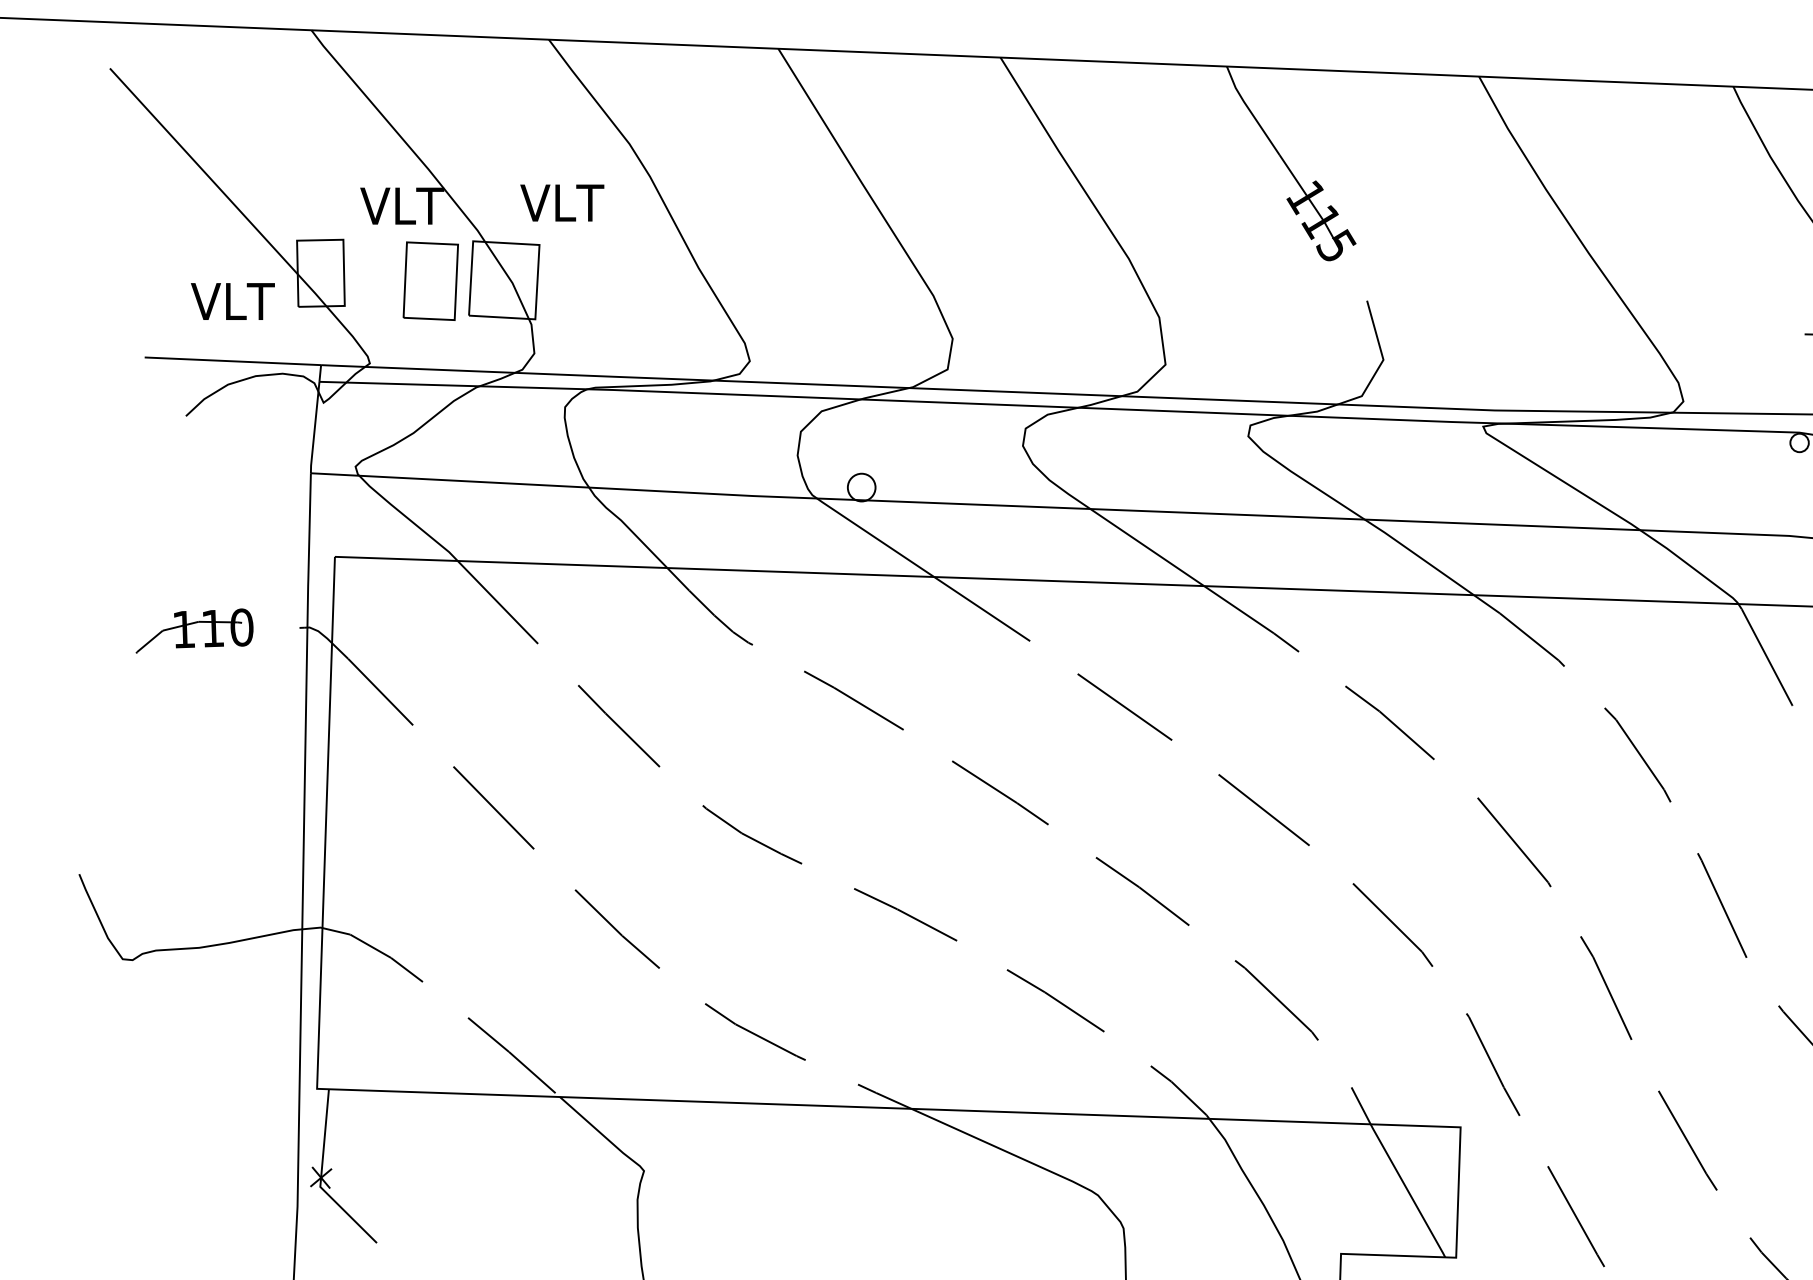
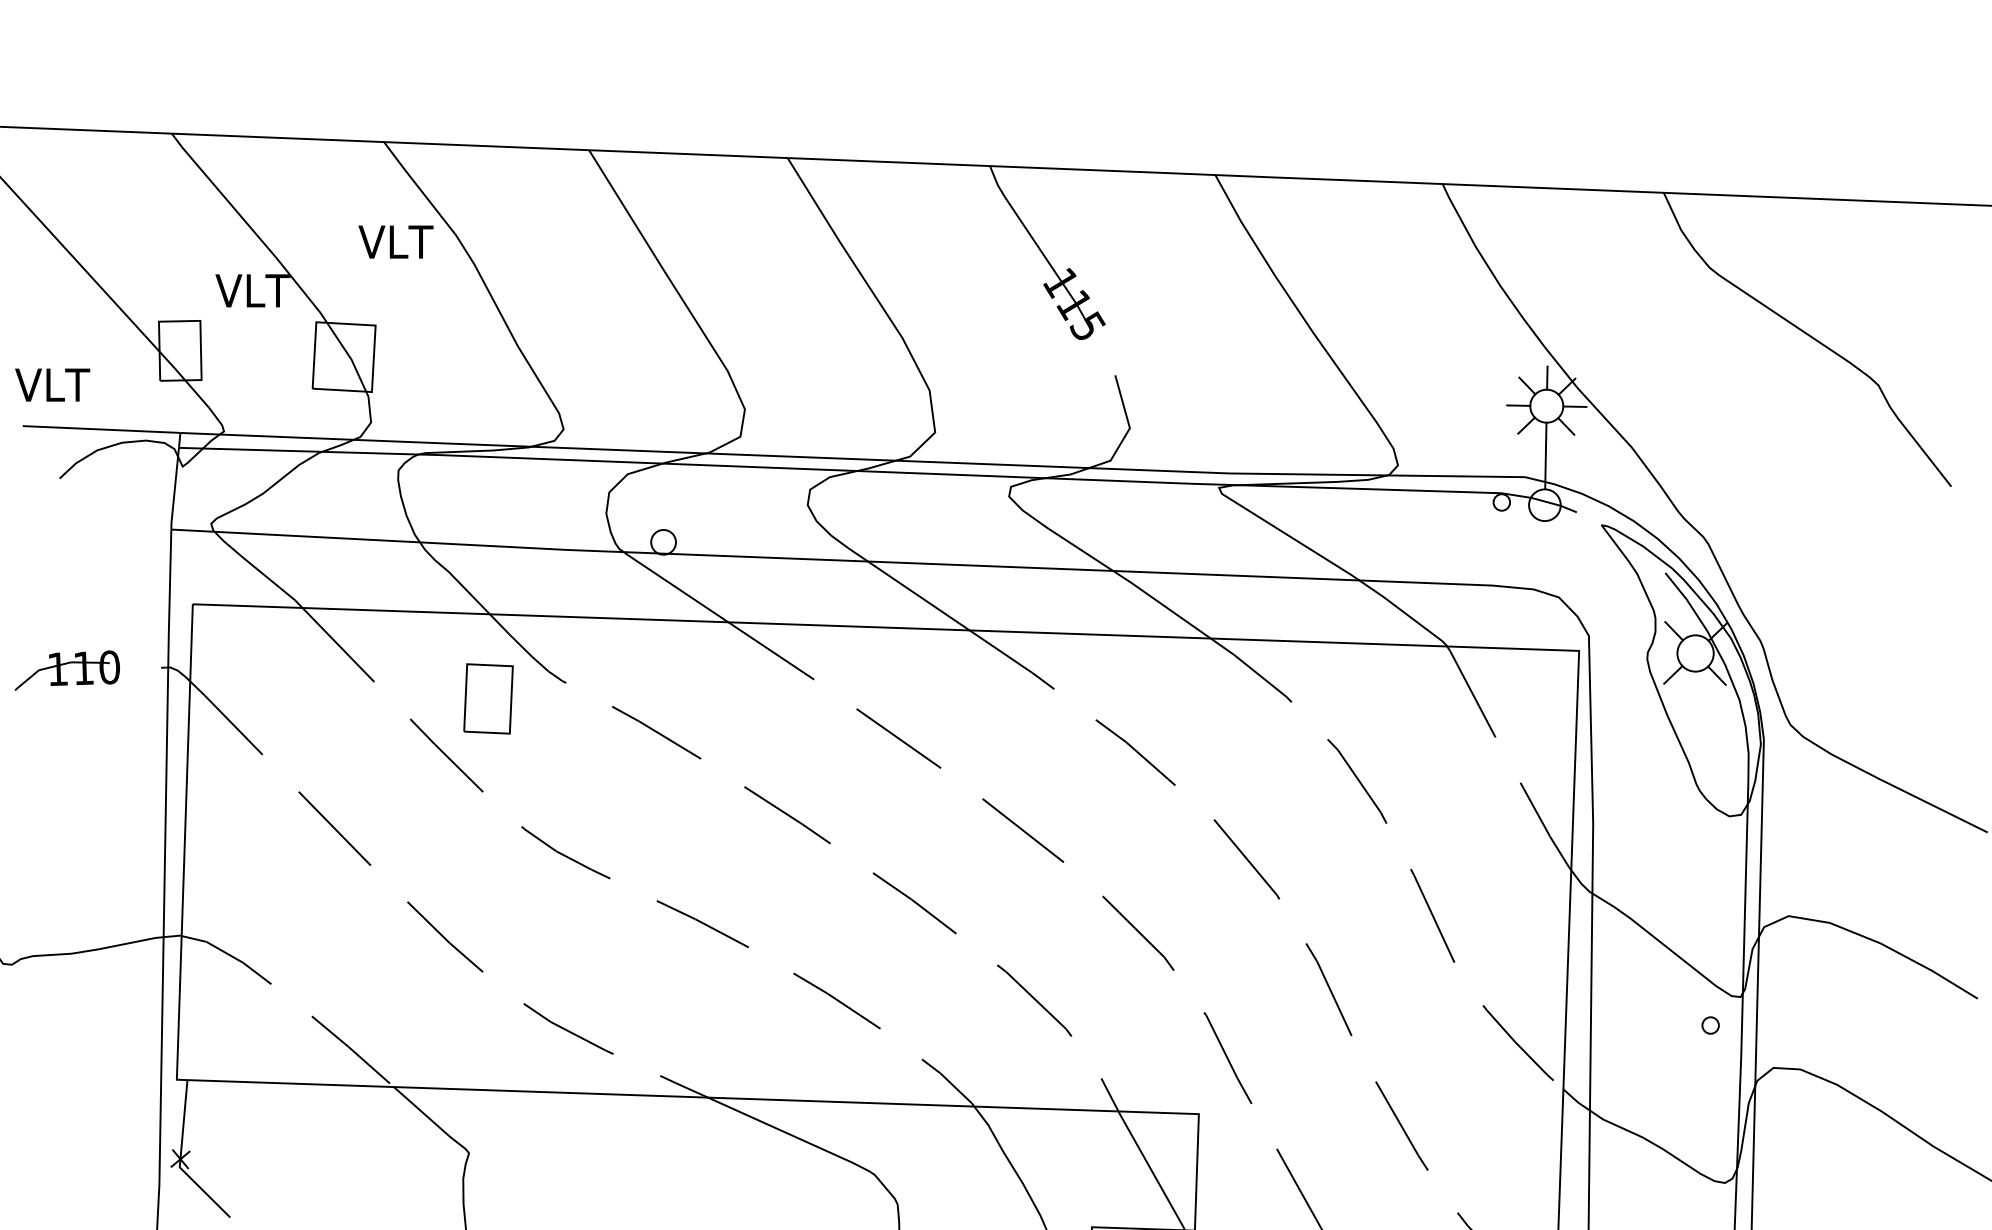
text: (561, 202) -> (395, 241), moved
part: (430, 280) -> (488, 698), moved
text: (232, 300) -> (52, 384), moved

